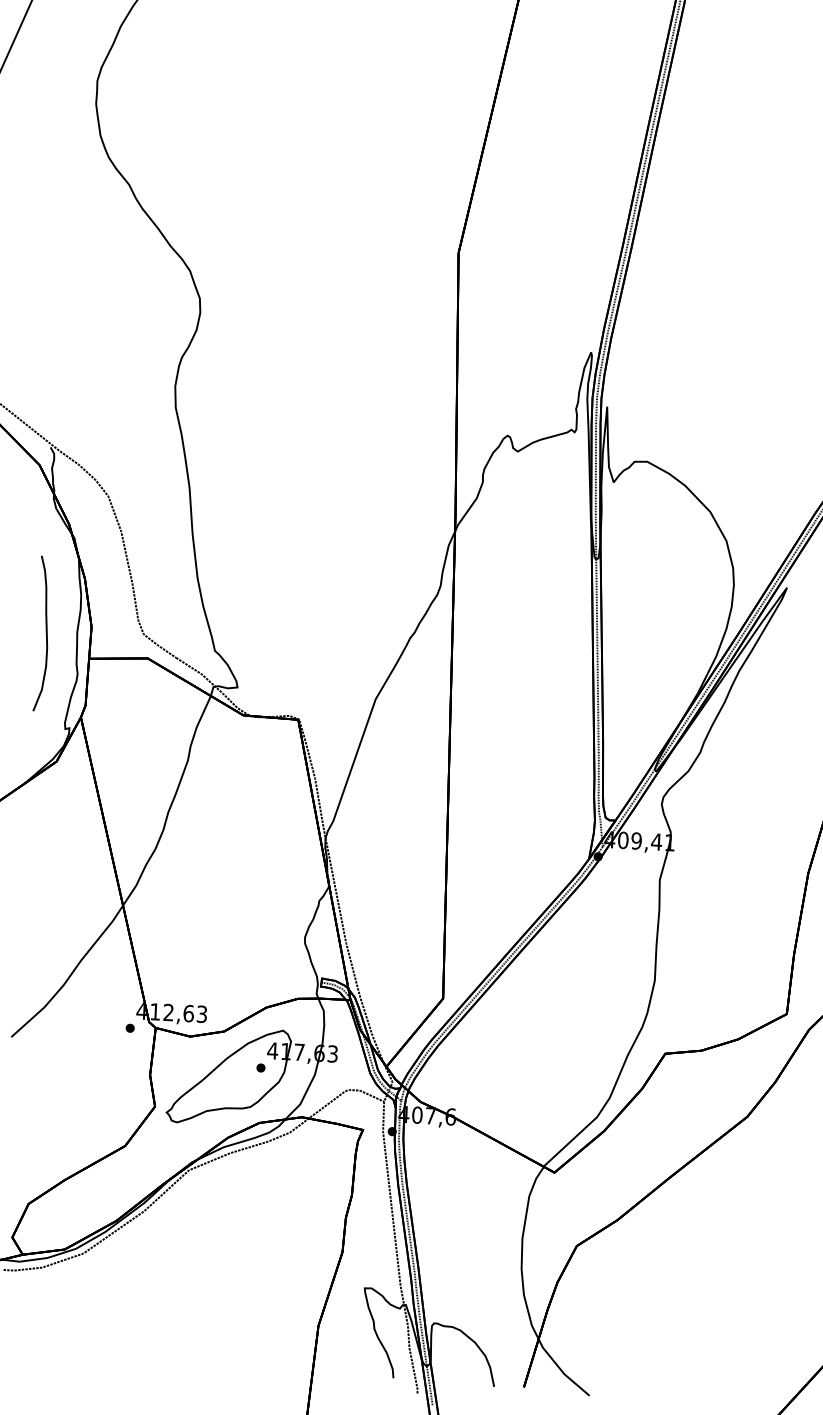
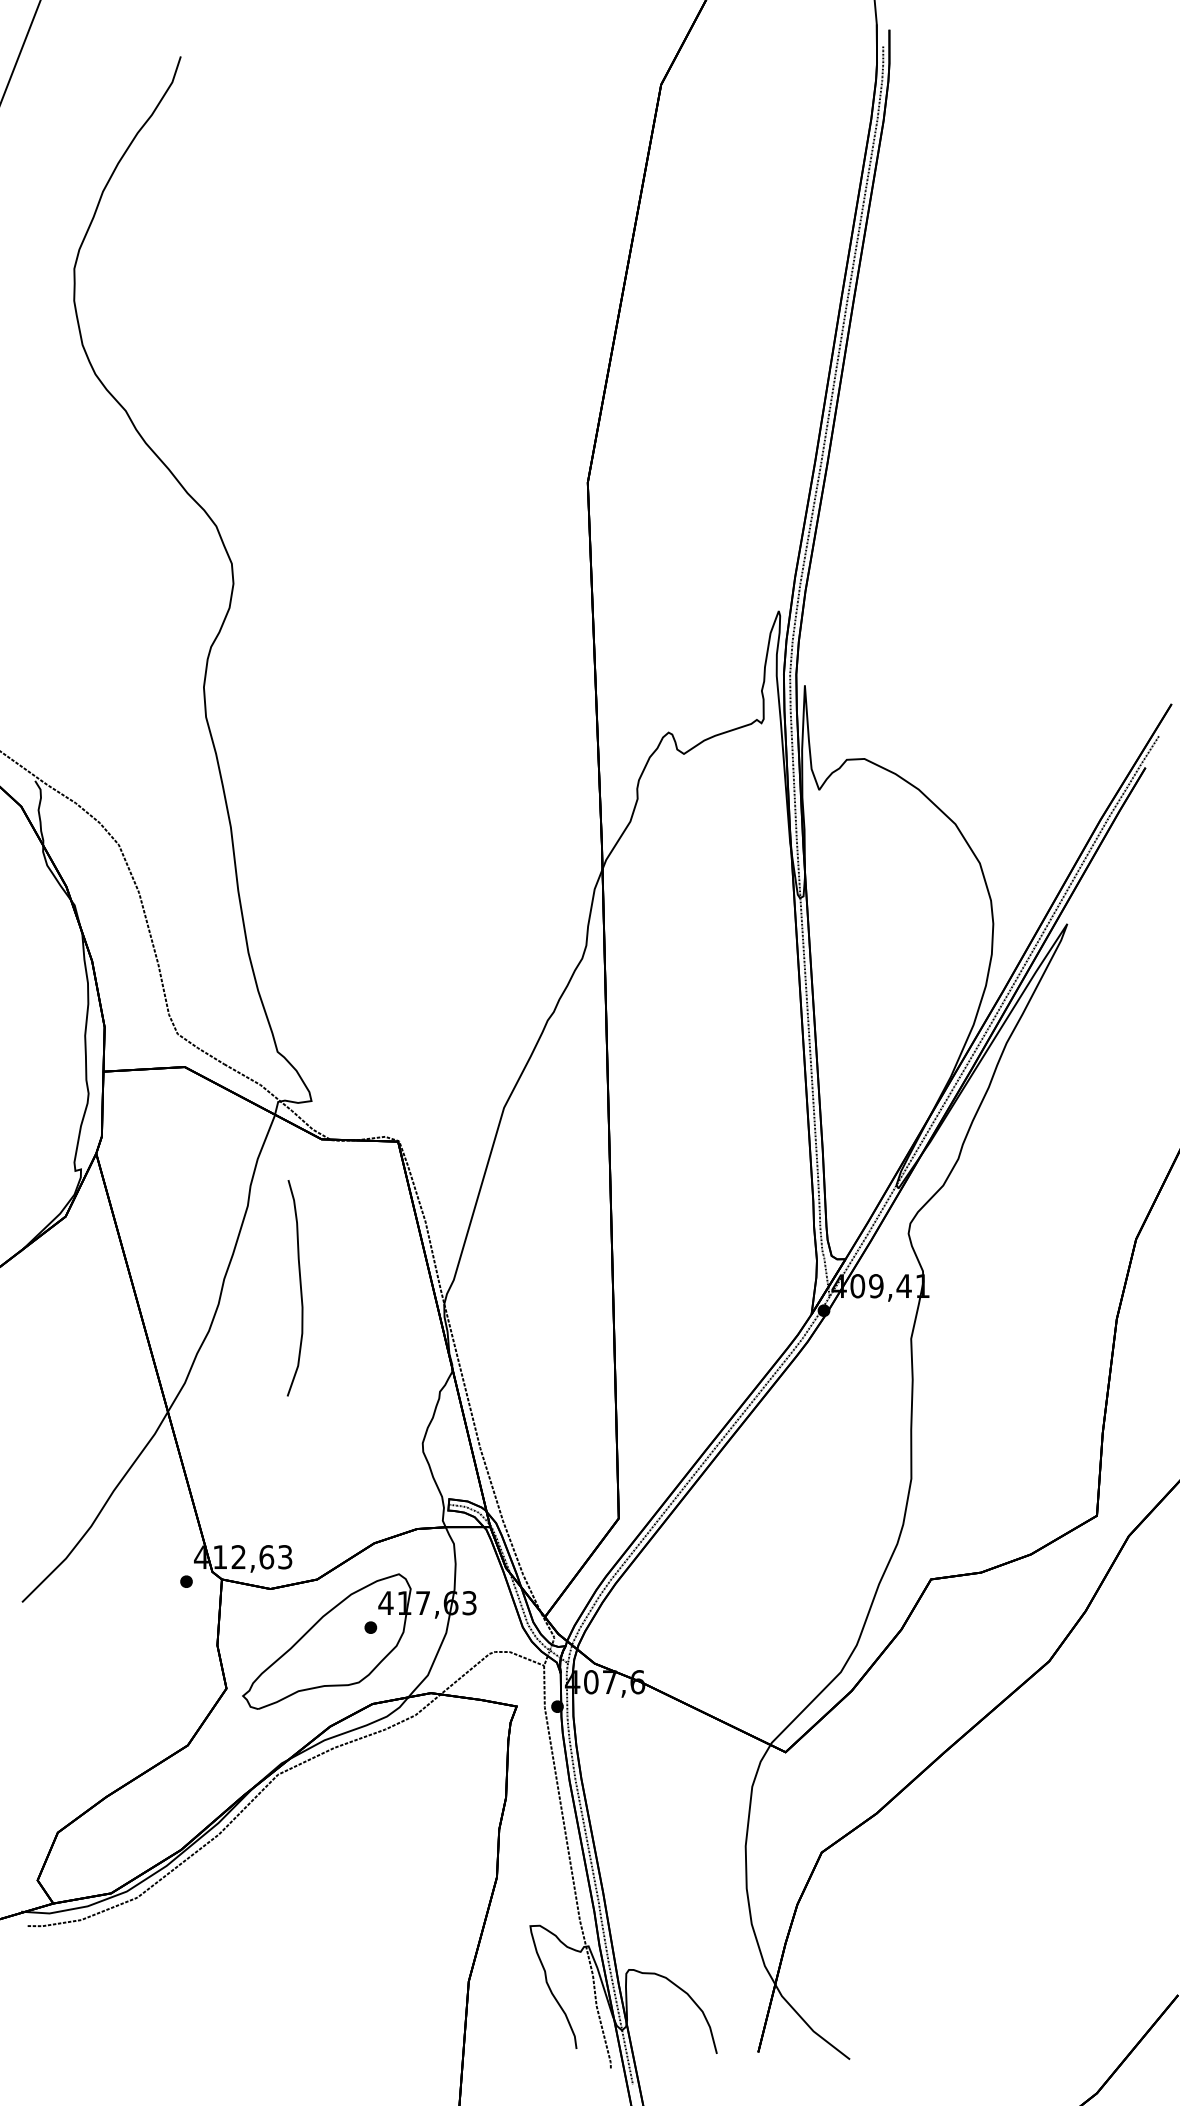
curve: (45, 631) -> (299, 1285), moved

